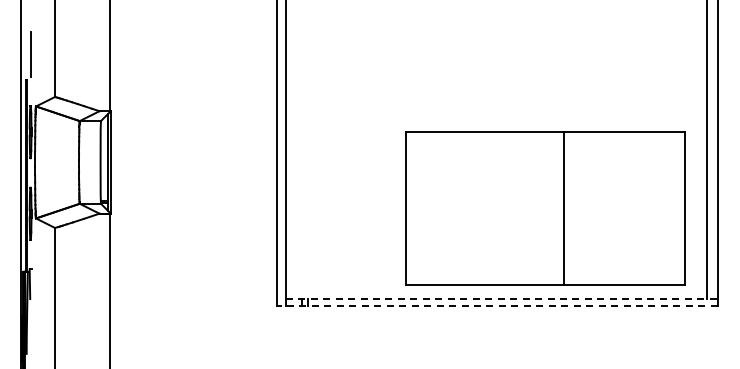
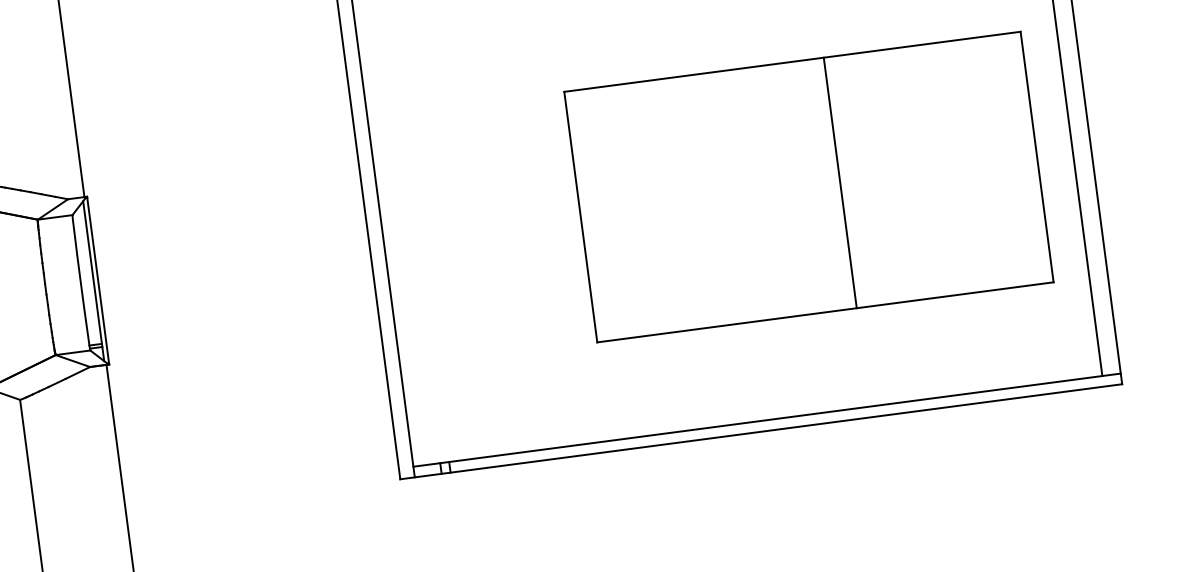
part: (545, 208) -> (809, 187), moved
line: (502, 299) -> (768, 420), dashed -> solid
line: (496, 305) -> (759, 431), dashed -> solid

